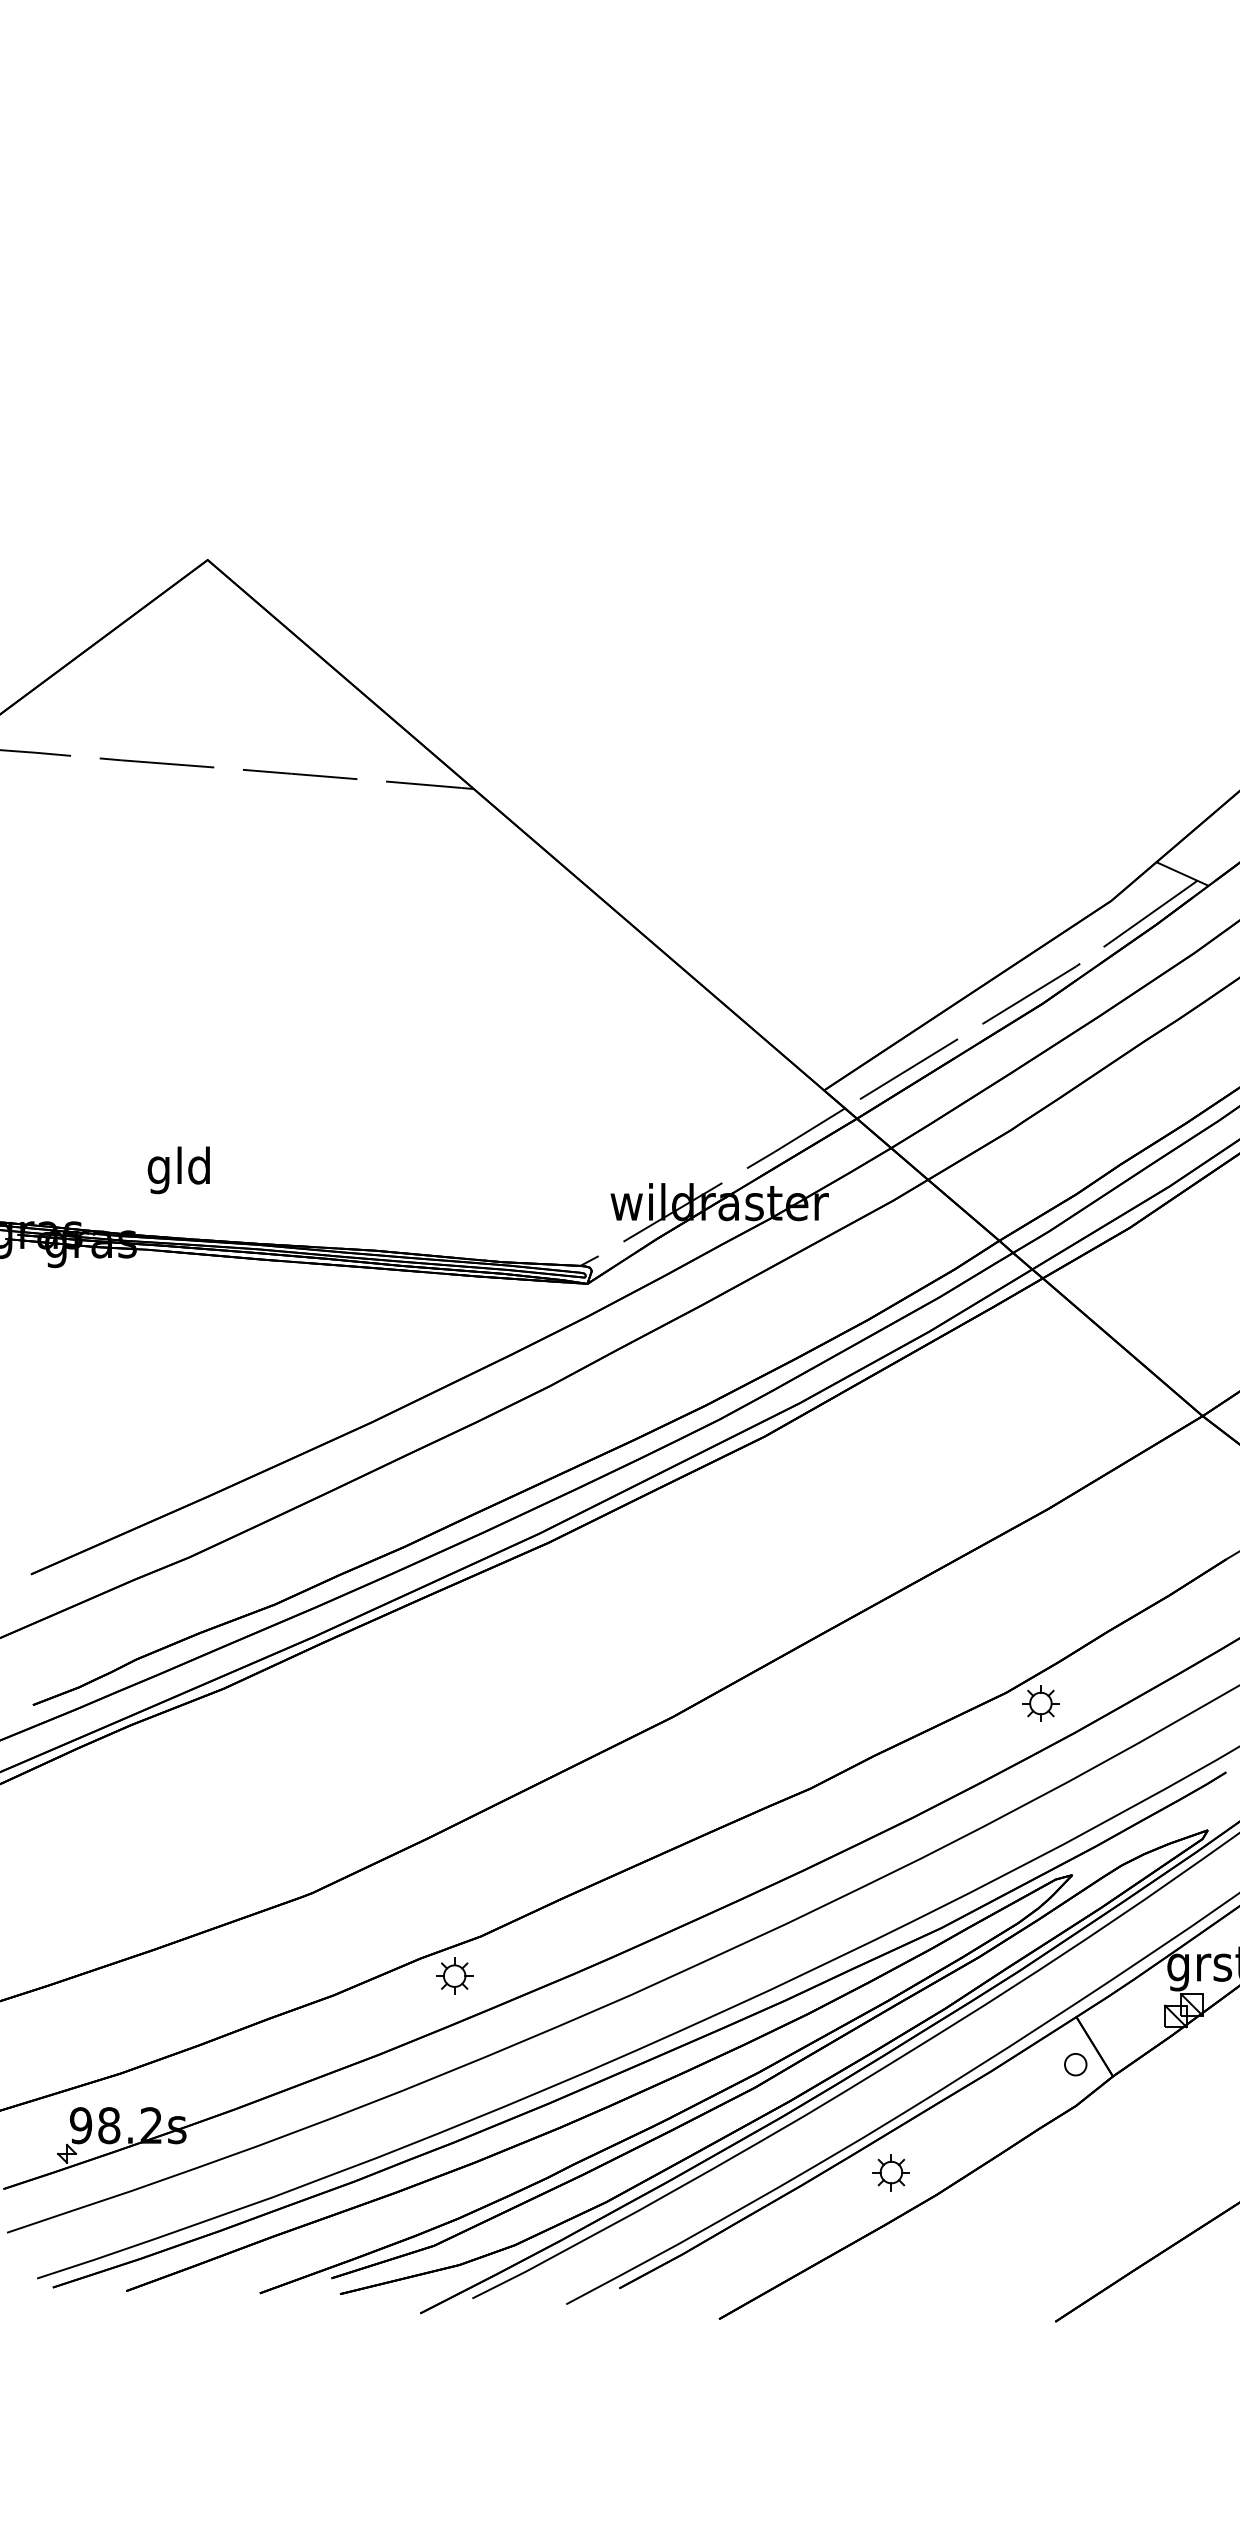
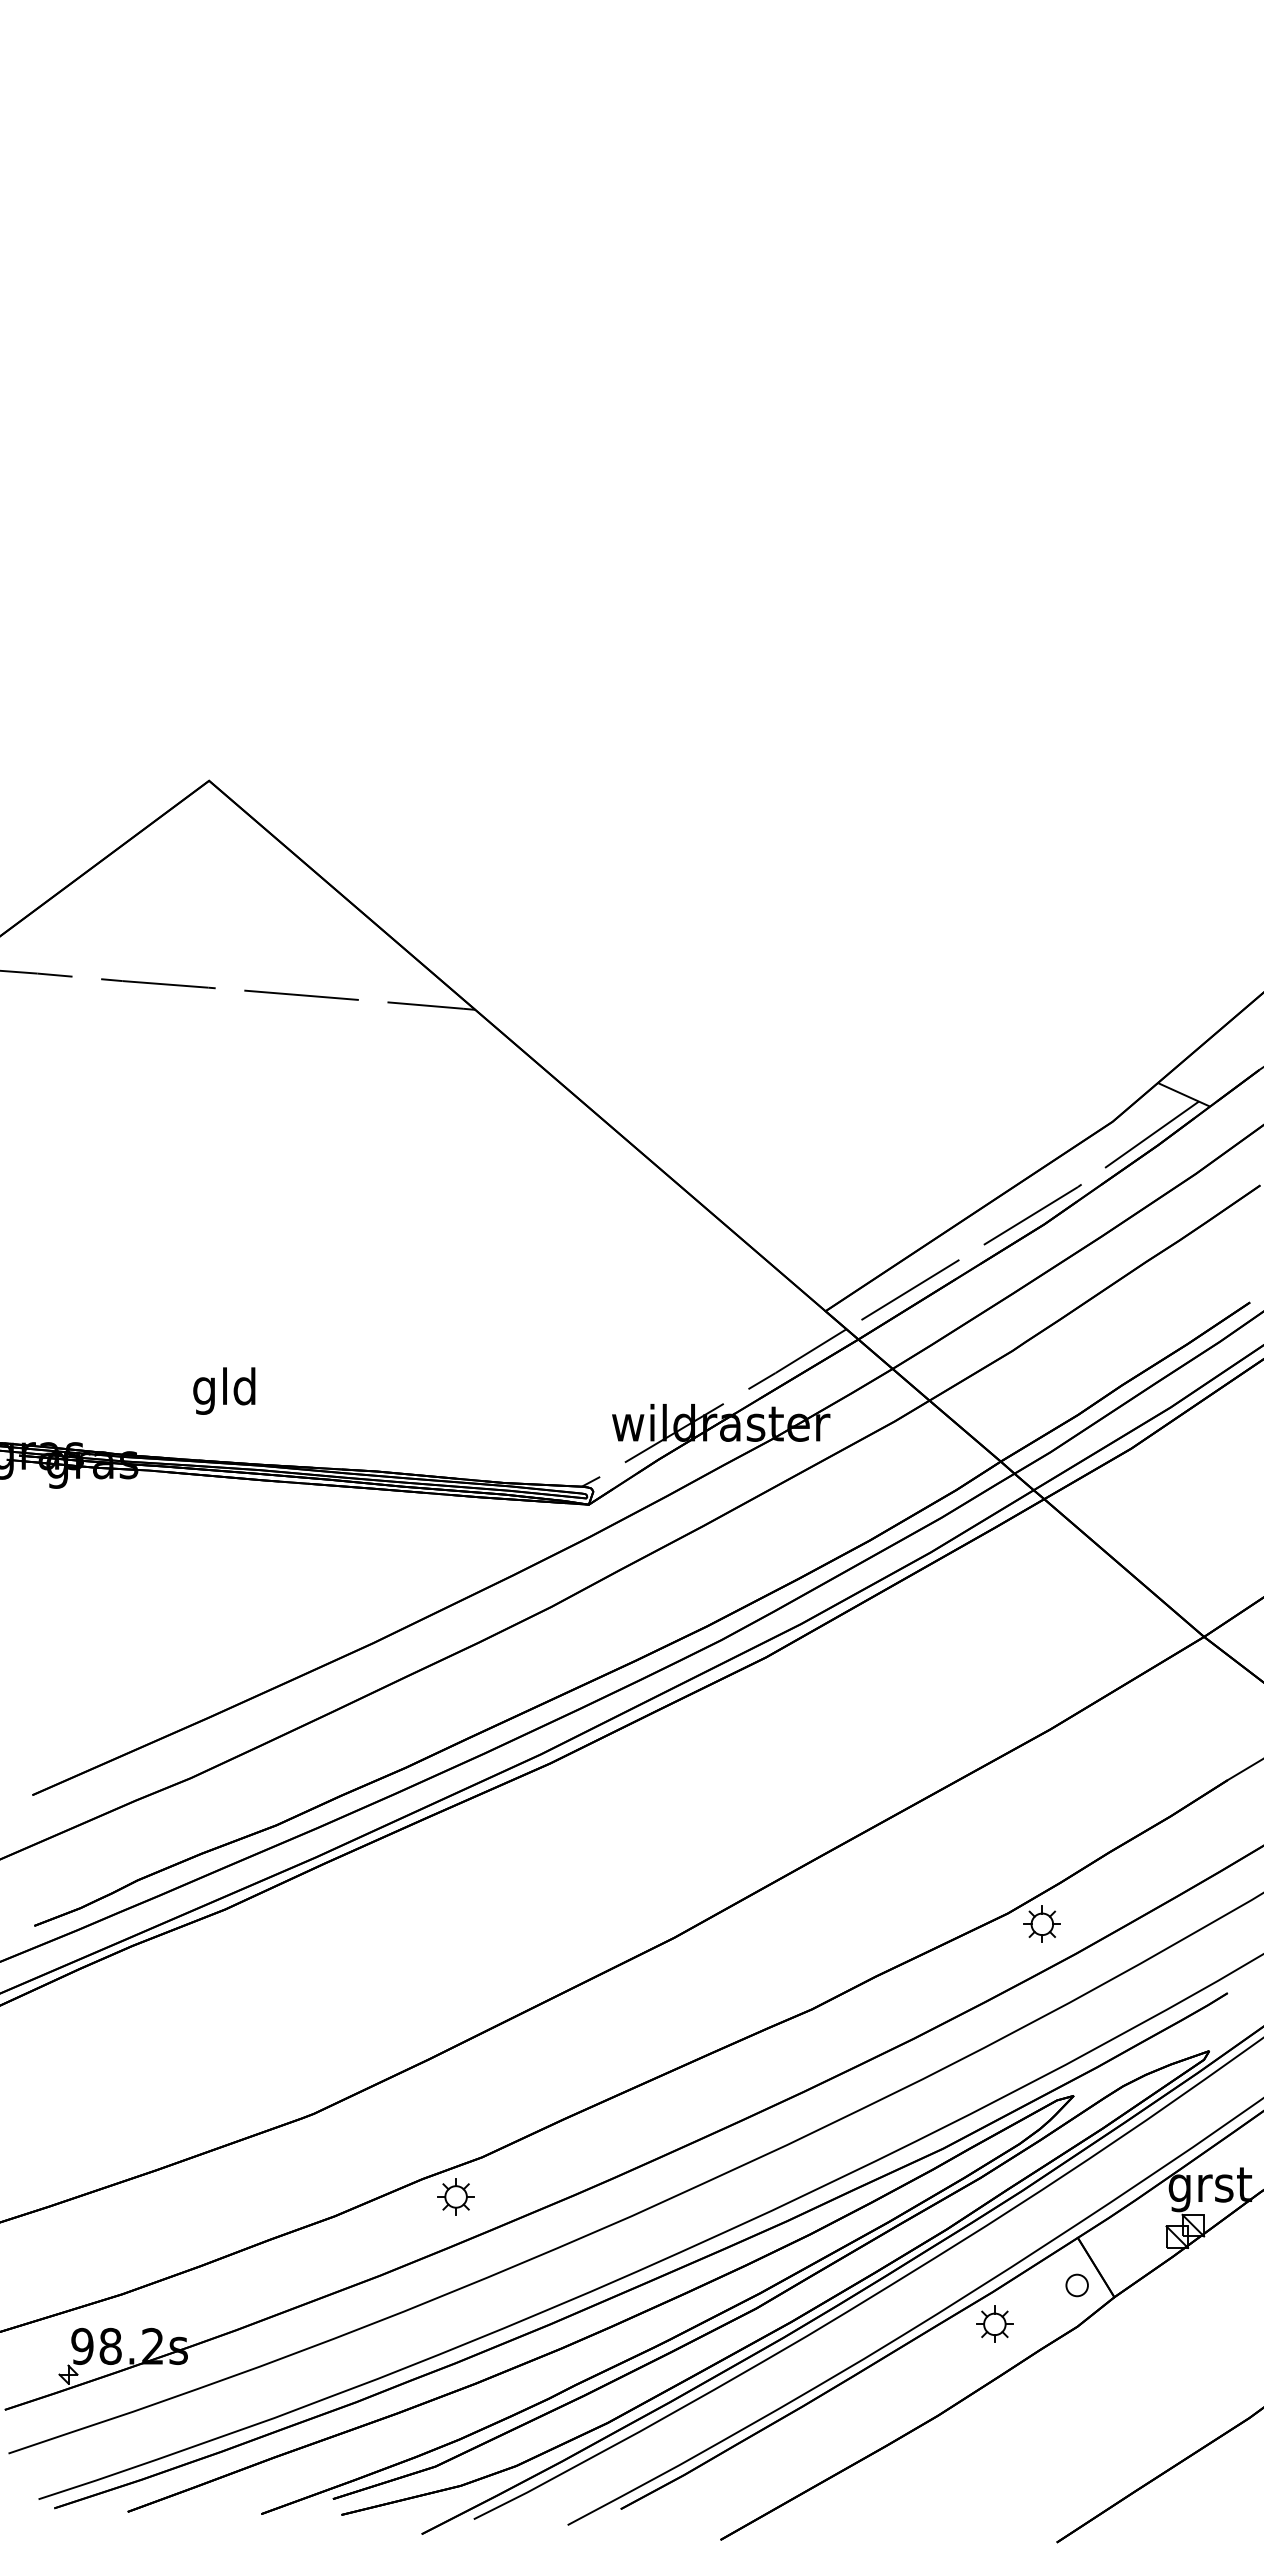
text: (179, 1169) -> (224, 1390), moved
part: (891, 2171) -> (994, 2323), moved

